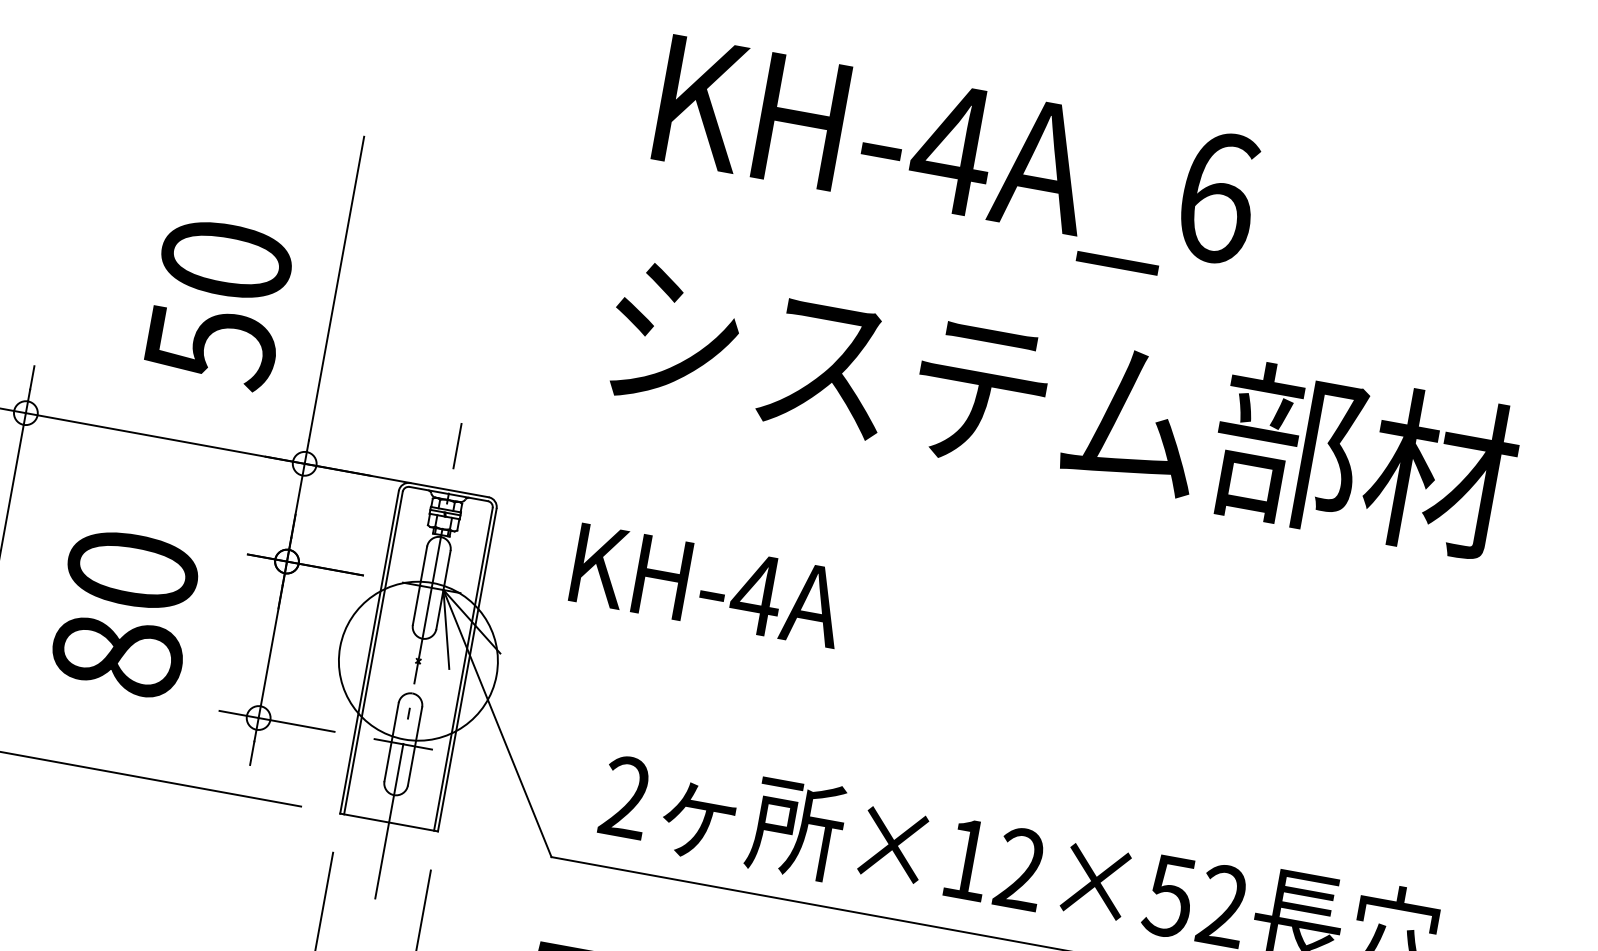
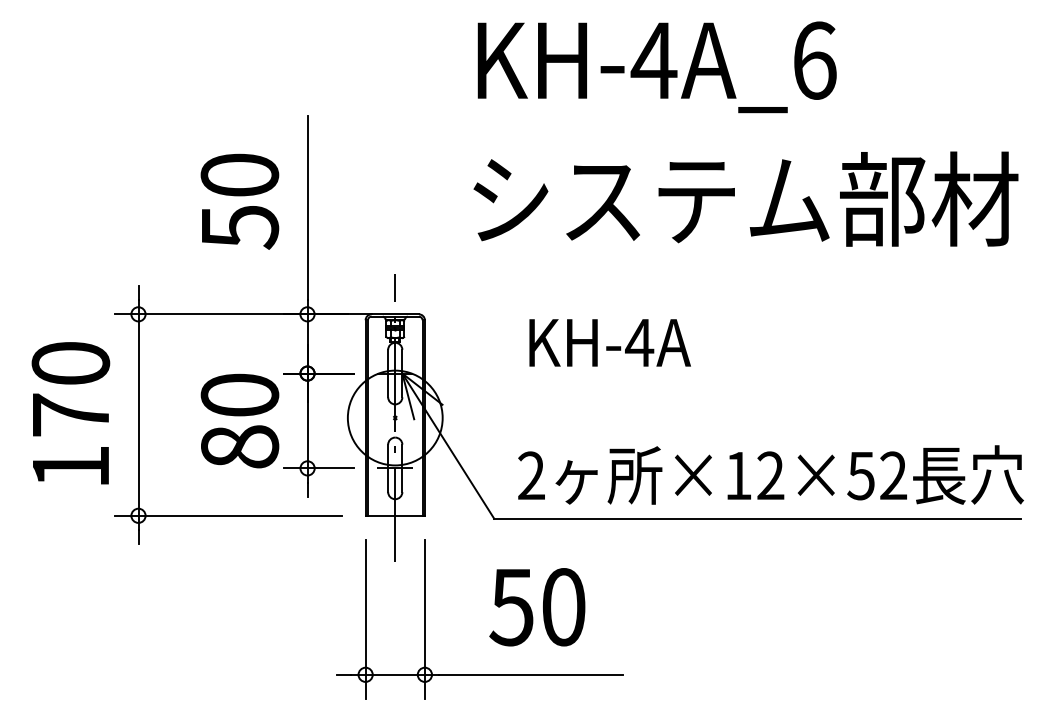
text: (217, 303) -> (239, 201), moved
text: (707, 584) -> (609, 342), moved
text: (124, 611) -> (239, 420), moved

